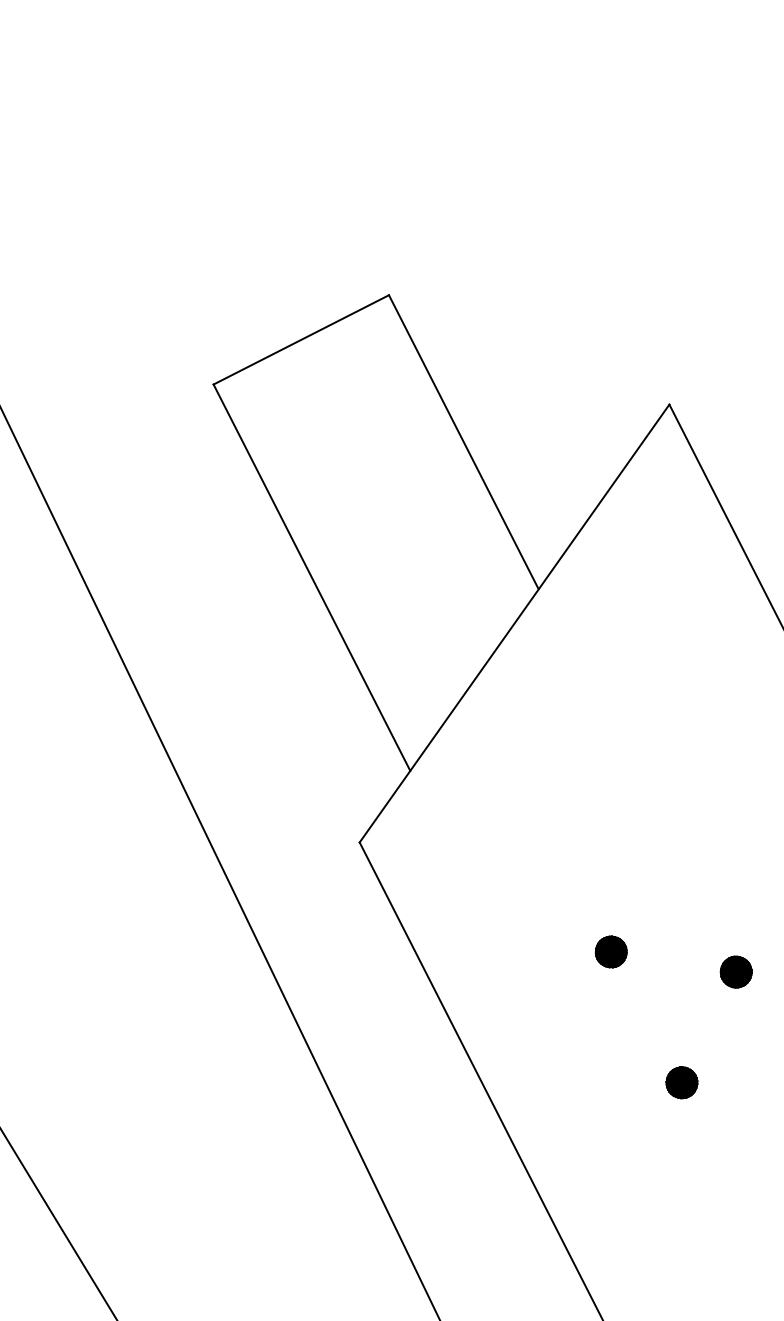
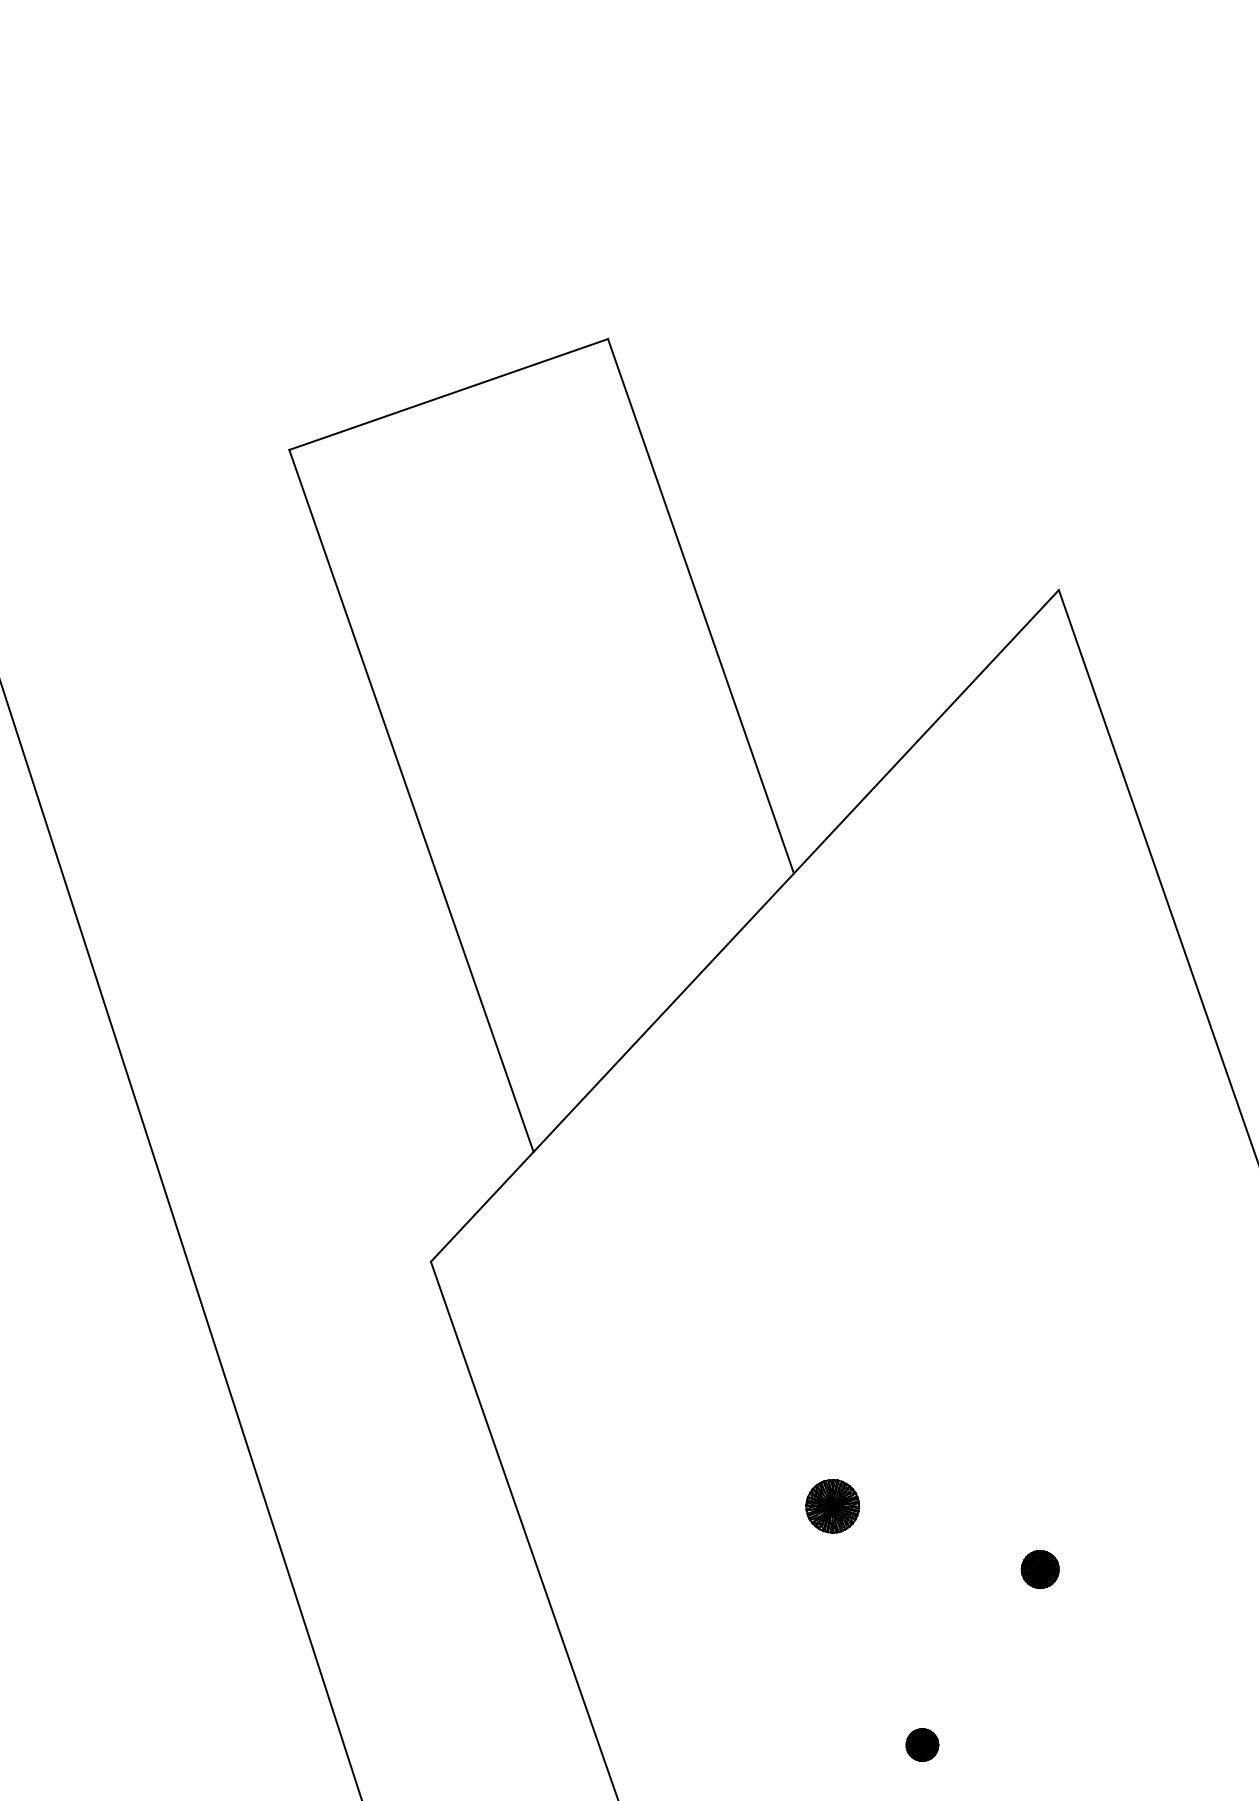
part: (735, 971) -> (1039, 1568), size x0.7
part: (681, 1082) -> (921, 1744), size x0.6

